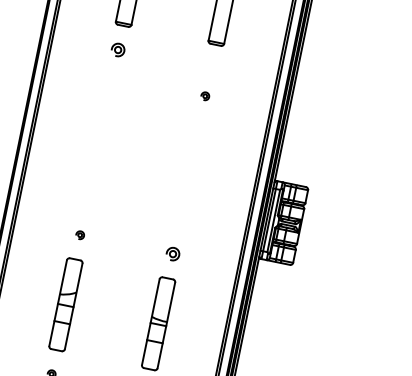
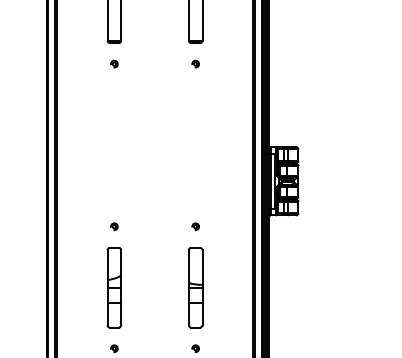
part: (118, 49) -> (114, 63), size x0.62
part: (205, 95) -> (195, 63), moved
part: (172, 253) -> (195, 226), size x0.62

